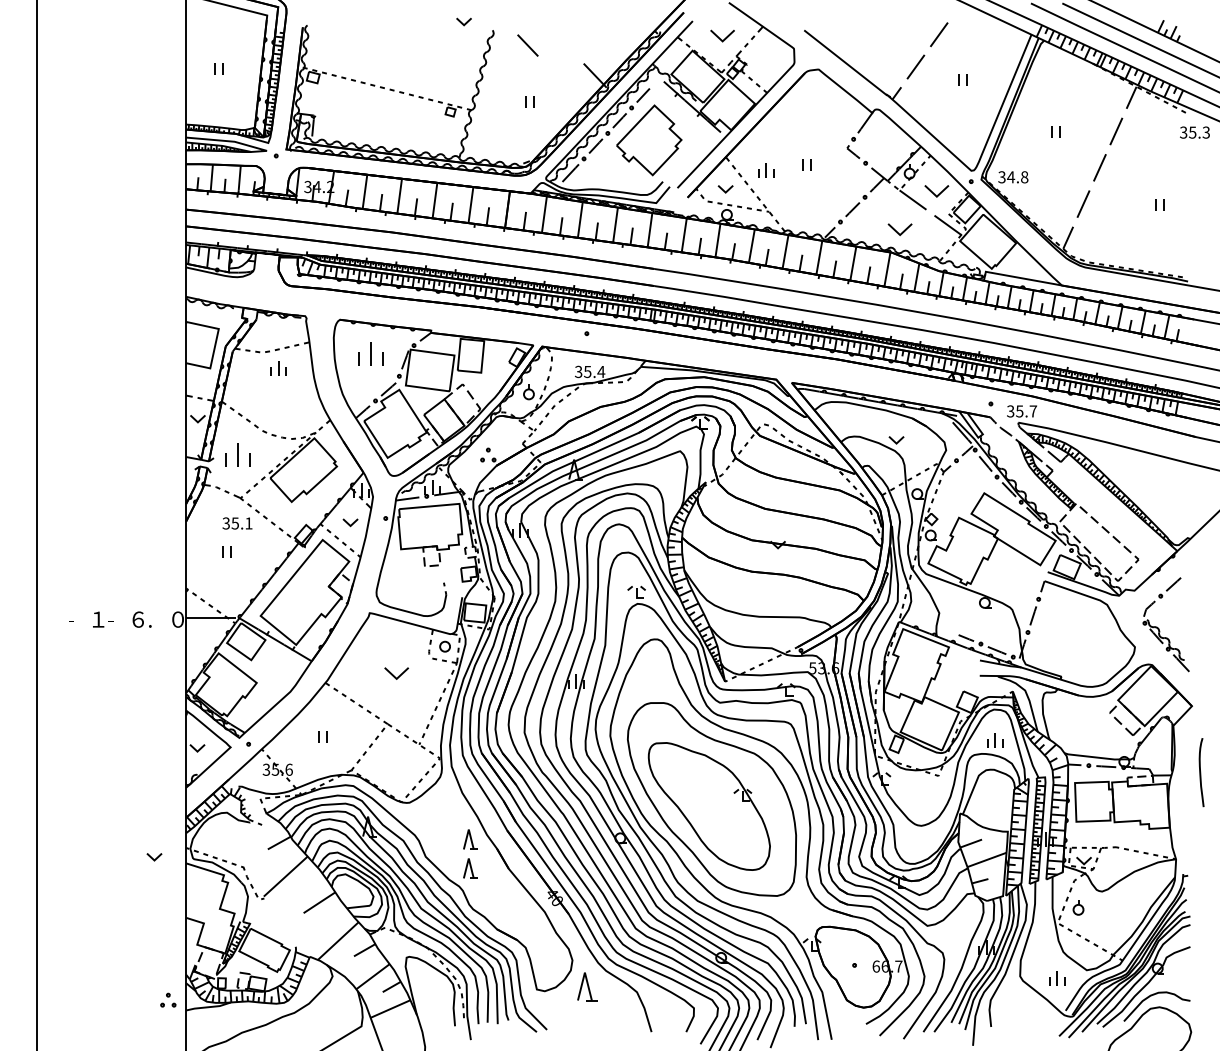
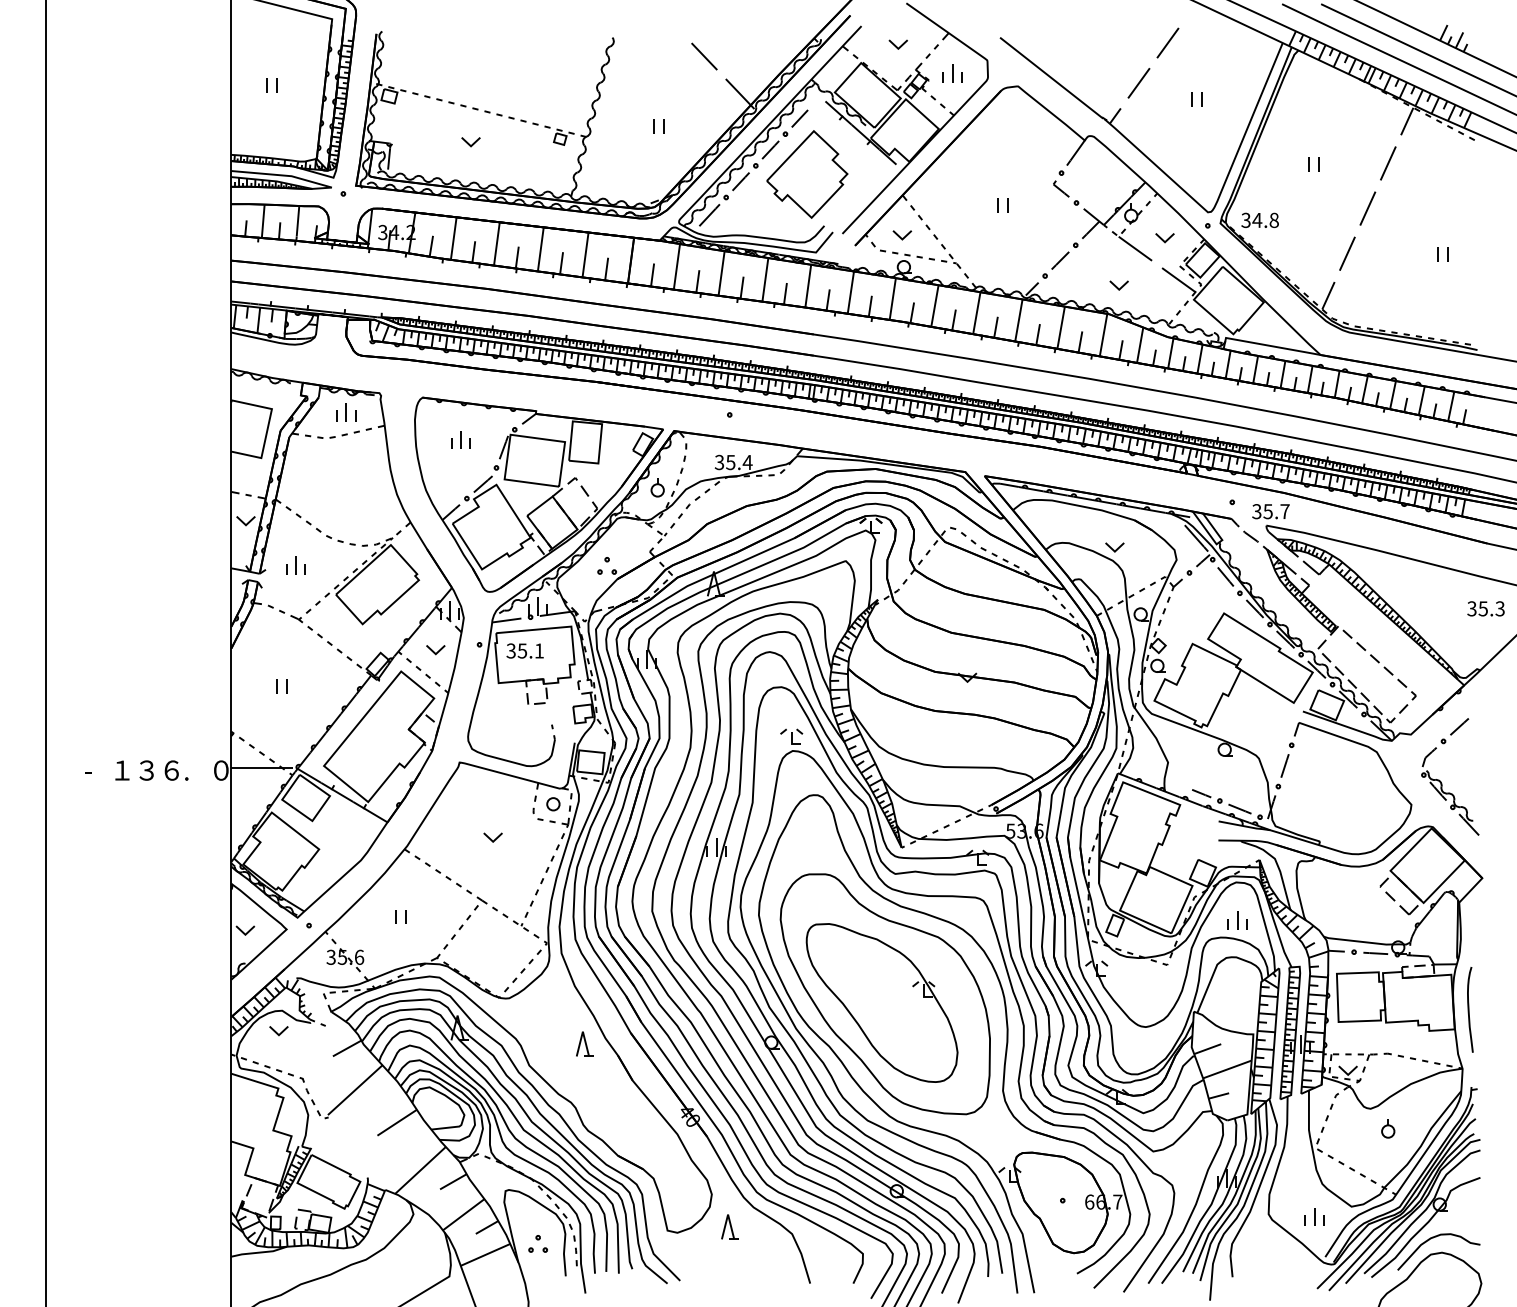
part: (463, 22) -> (470, 142), moved
part: (721, 35) -> (897, 44), size x0.62
line: (527, 45) -> (704, 56), moved
text: (1194, 132) -> (1485, 608), moved
part: (765, 170) -> (952, 73), moved
part: (936, 191) -> (1164, 238), size x0.62
part: (899, 229) -> (1118, 285), size x0.62
part: (370, 353) -> (460, 439), size x0.62
part: (278, 368) -> (346, 412), moved
part: (237, 454) -> (295, 565), size x0.62
text: (236, 523) -> (524, 650), moved
text: (116, 619) -> (144, 770), - -> ３
part: (396, 673) -> (492, 837), size x0.62
curve: (1200, 772) -> (1469, 1009), moved
part: (154, 857) -> (278, 1031), moved
part: (470, 868) -> (584, 1079), removed
part: (1078, 907) -> (1388, 1128), moved
part: (586, 986) -> (729, 1226), size x0.71
part: (167, 999) -> (537, 1243), moved

